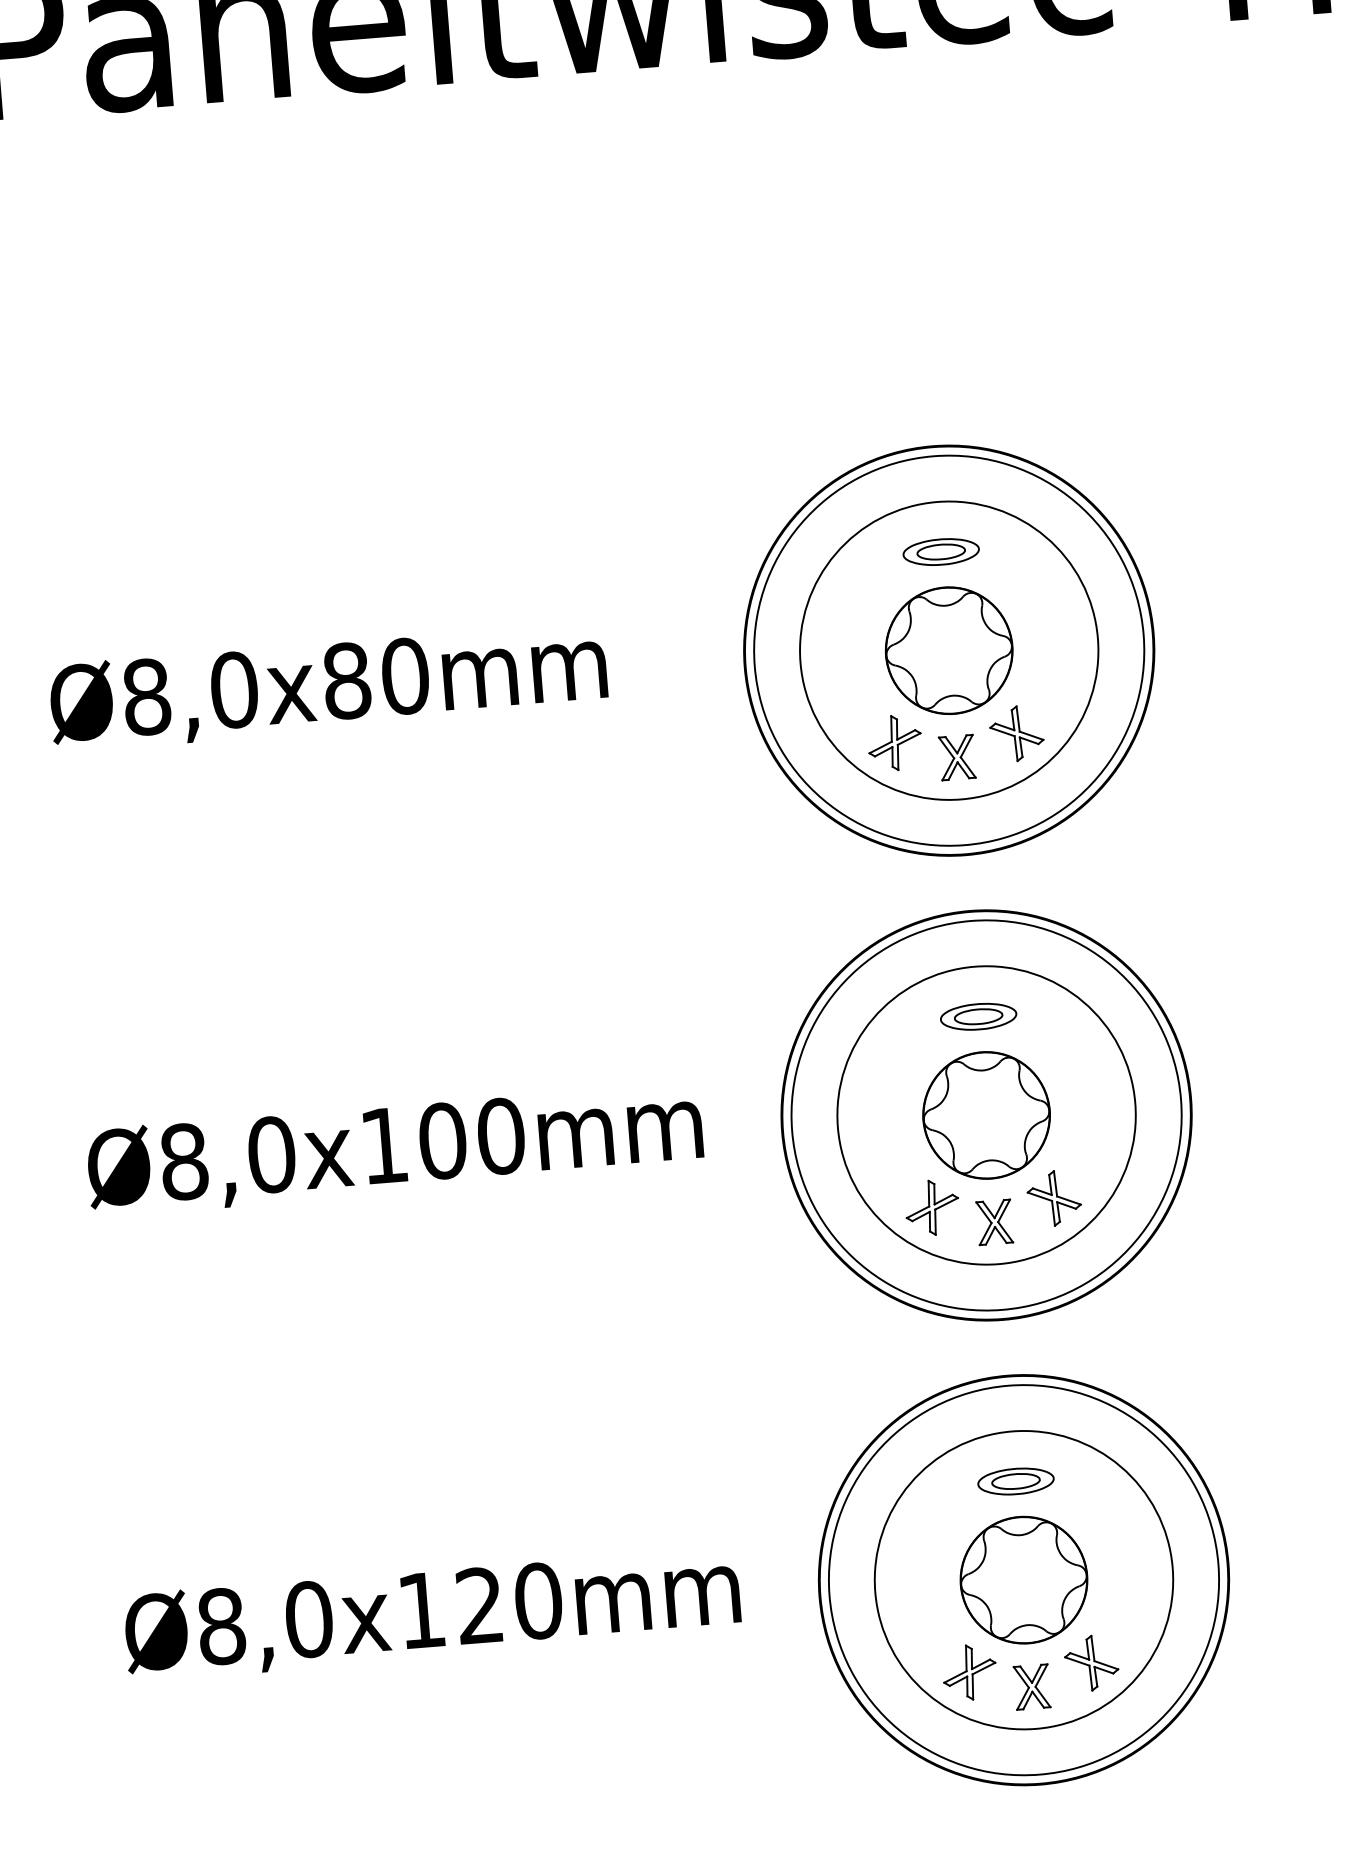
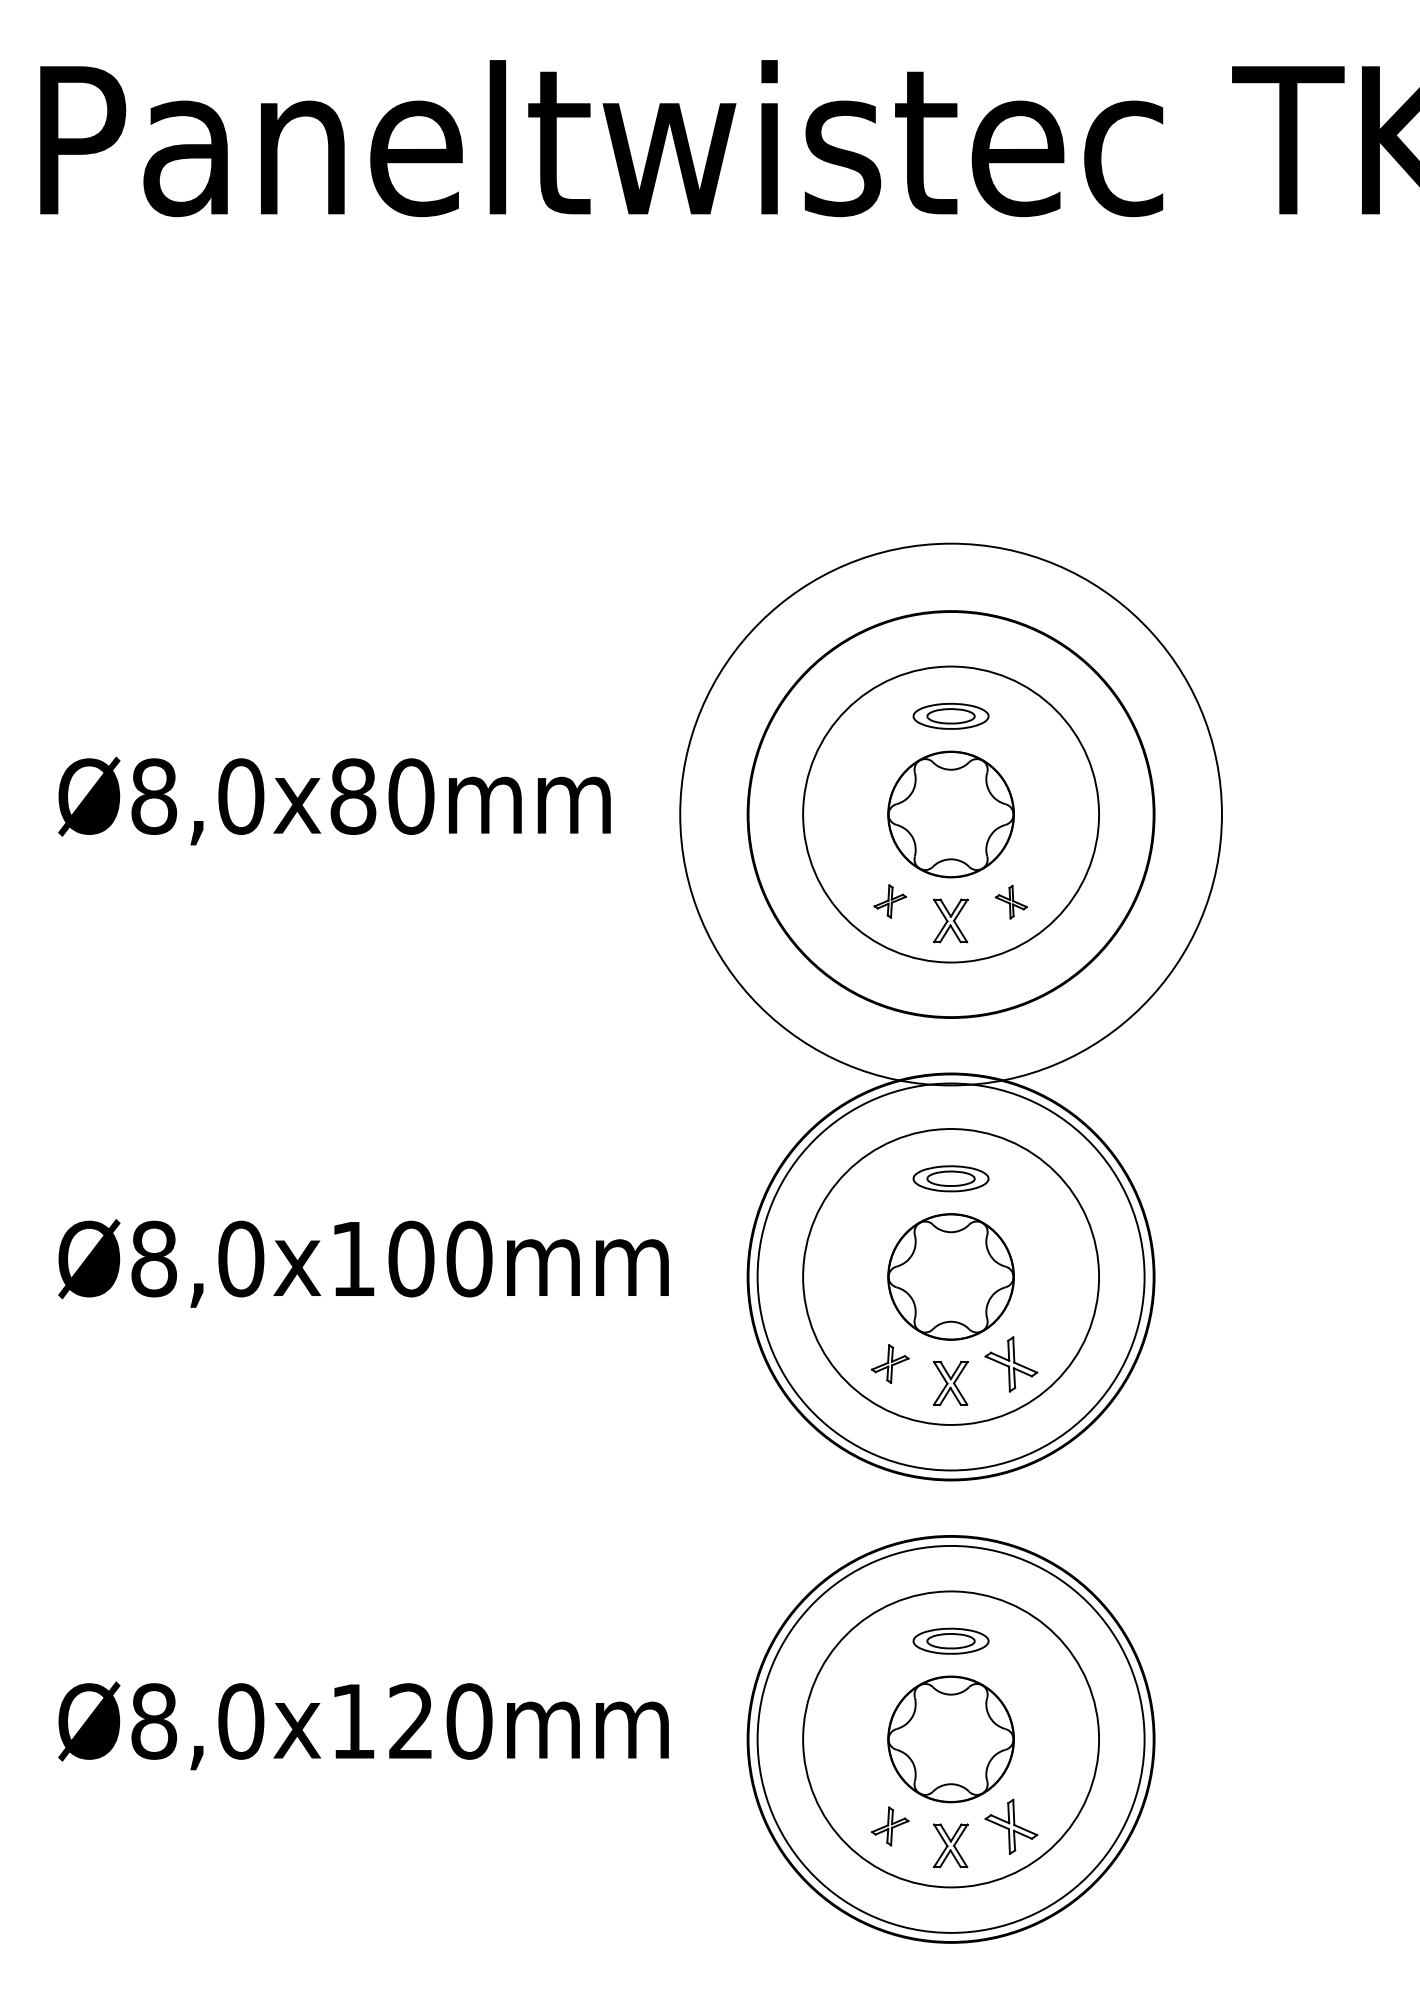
circle: (948, 650) -> (950, 814), size x1.4
part: (1017, 734) -> (1011, 902), size x0.6
part: (895, 743) -> (890, 901), size x0.6
part: (932, 1207) -> (890, 1363), size x0.7
part: (970, 1672) -> (890, 1826), size x0.7

